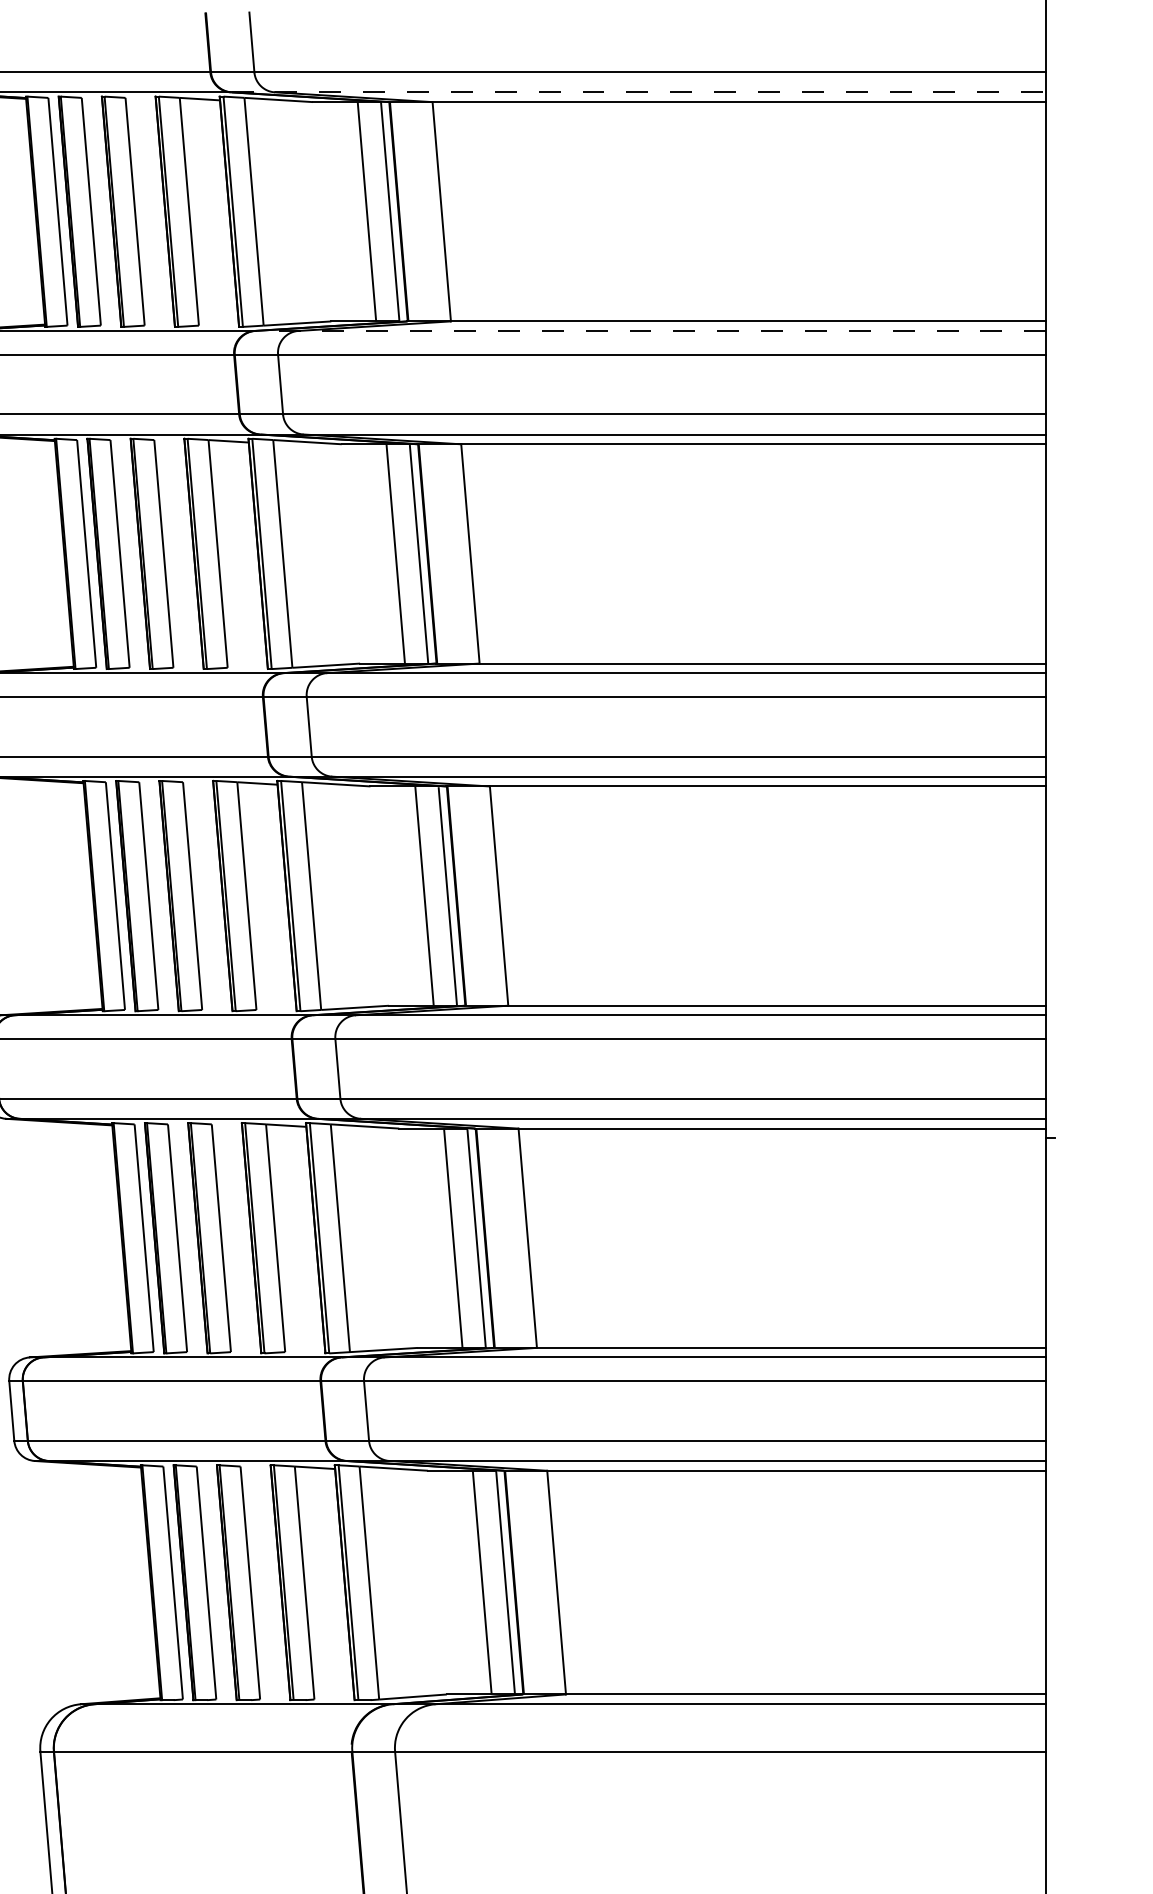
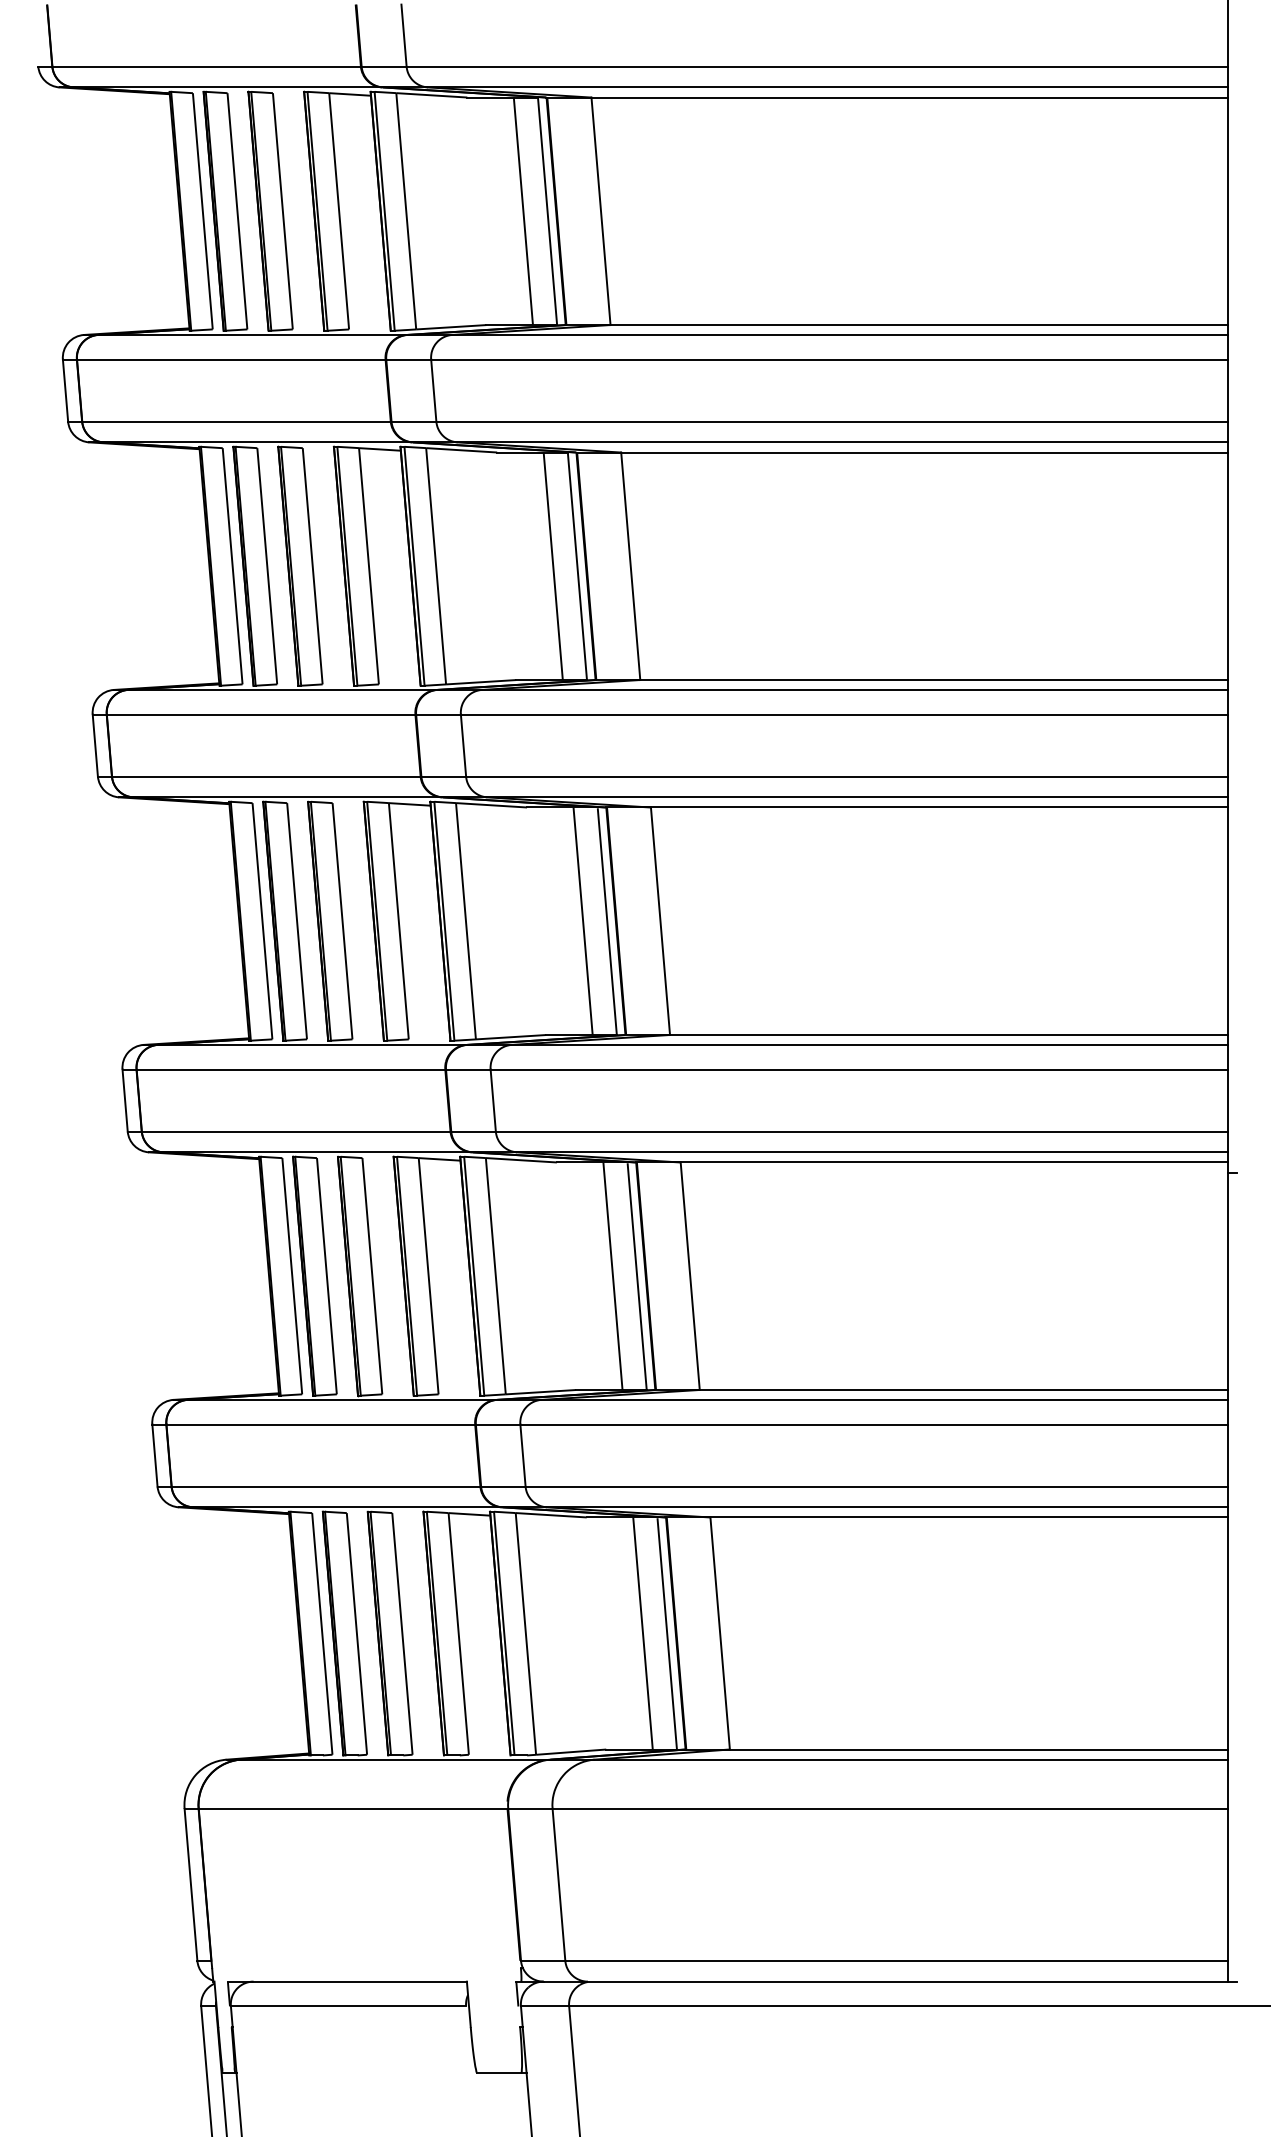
line: (638, 92) -> (805, 87), dashed -> solid
line: (650, 330) -> (817, 334), dashed -> solid

